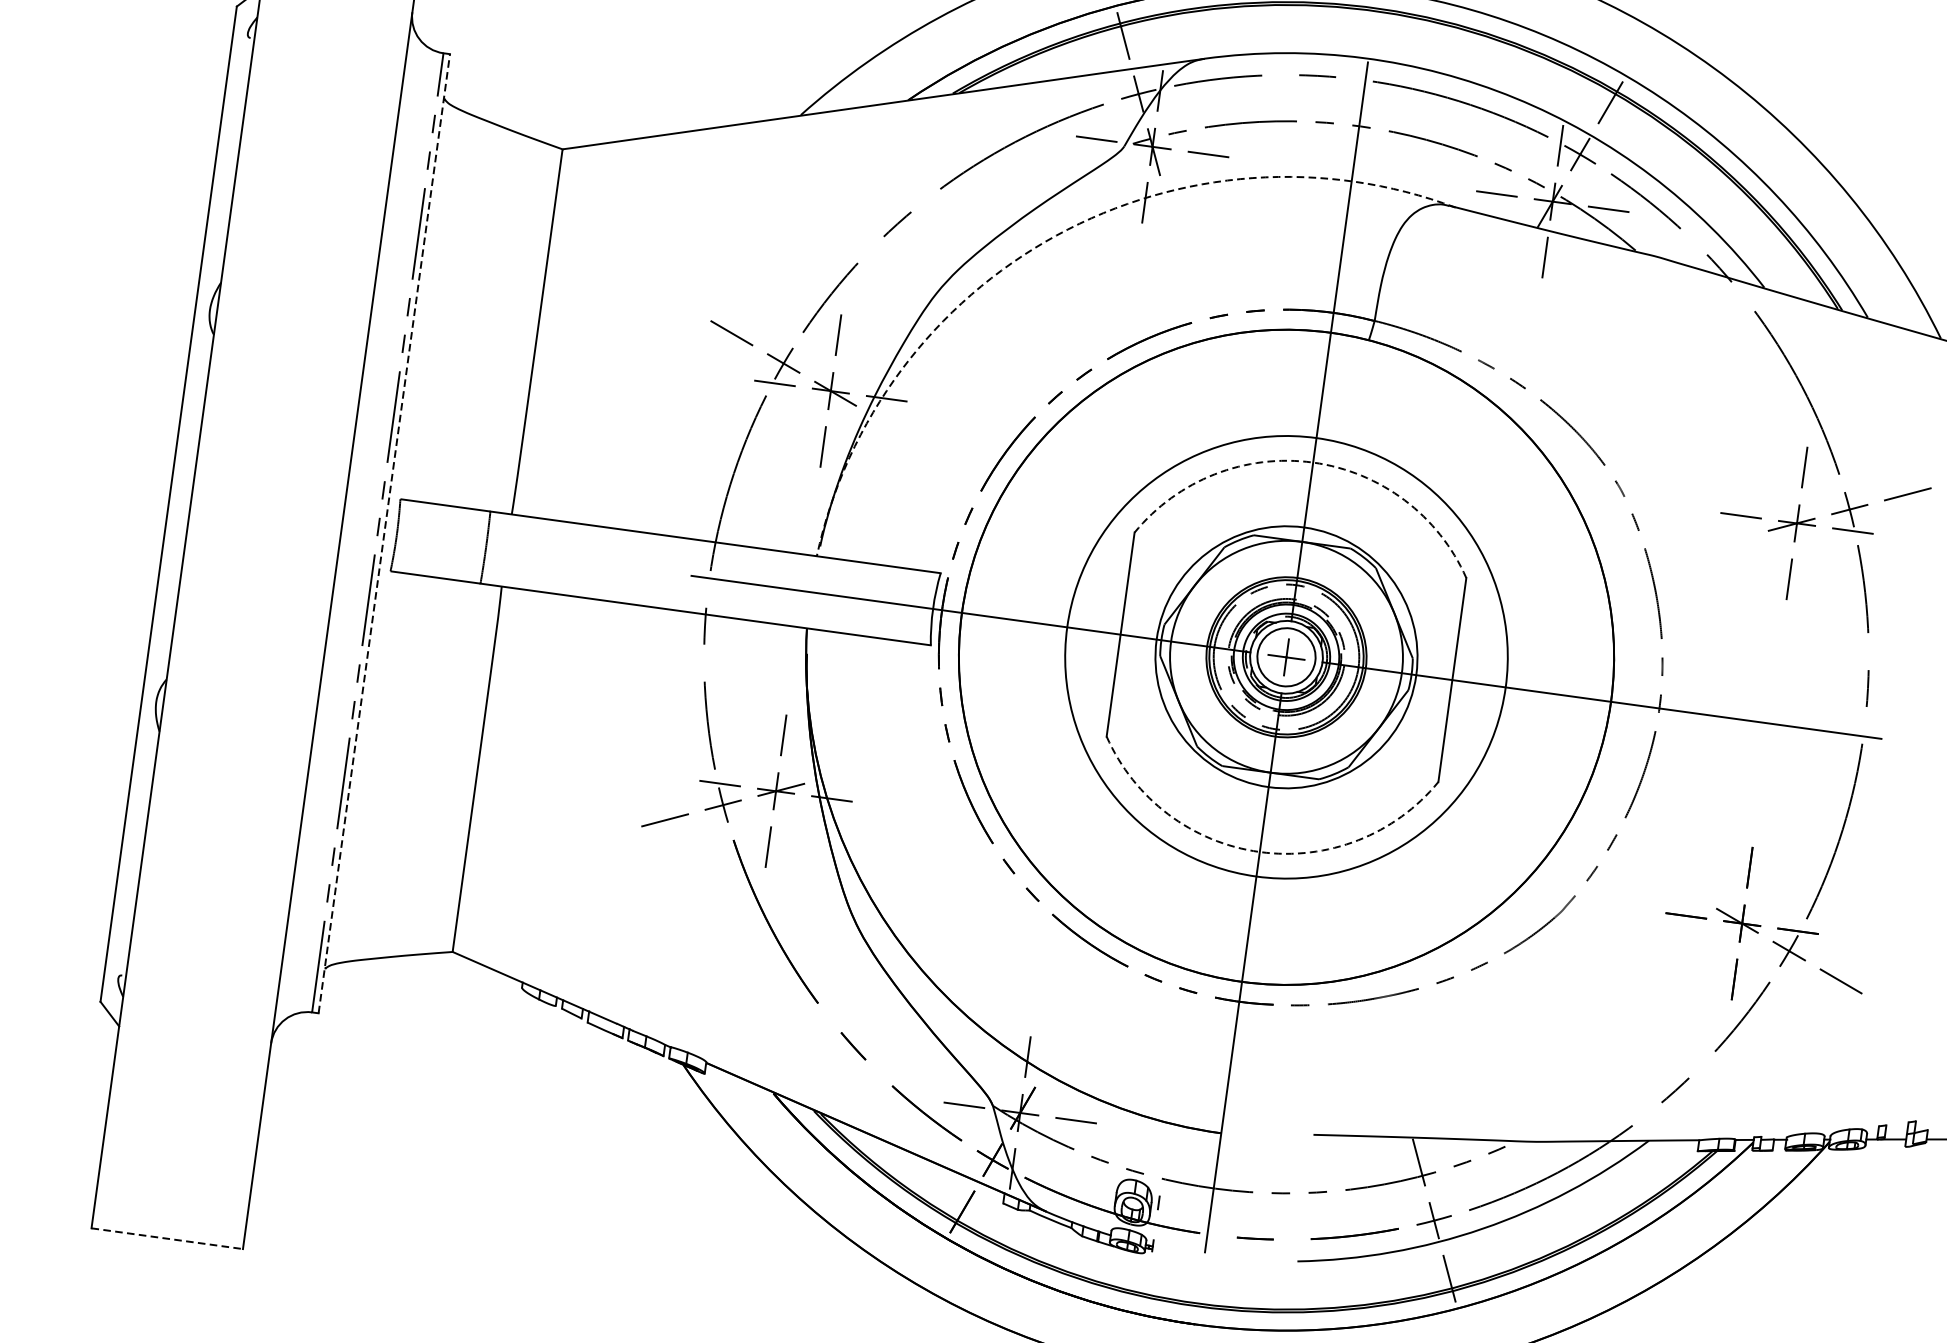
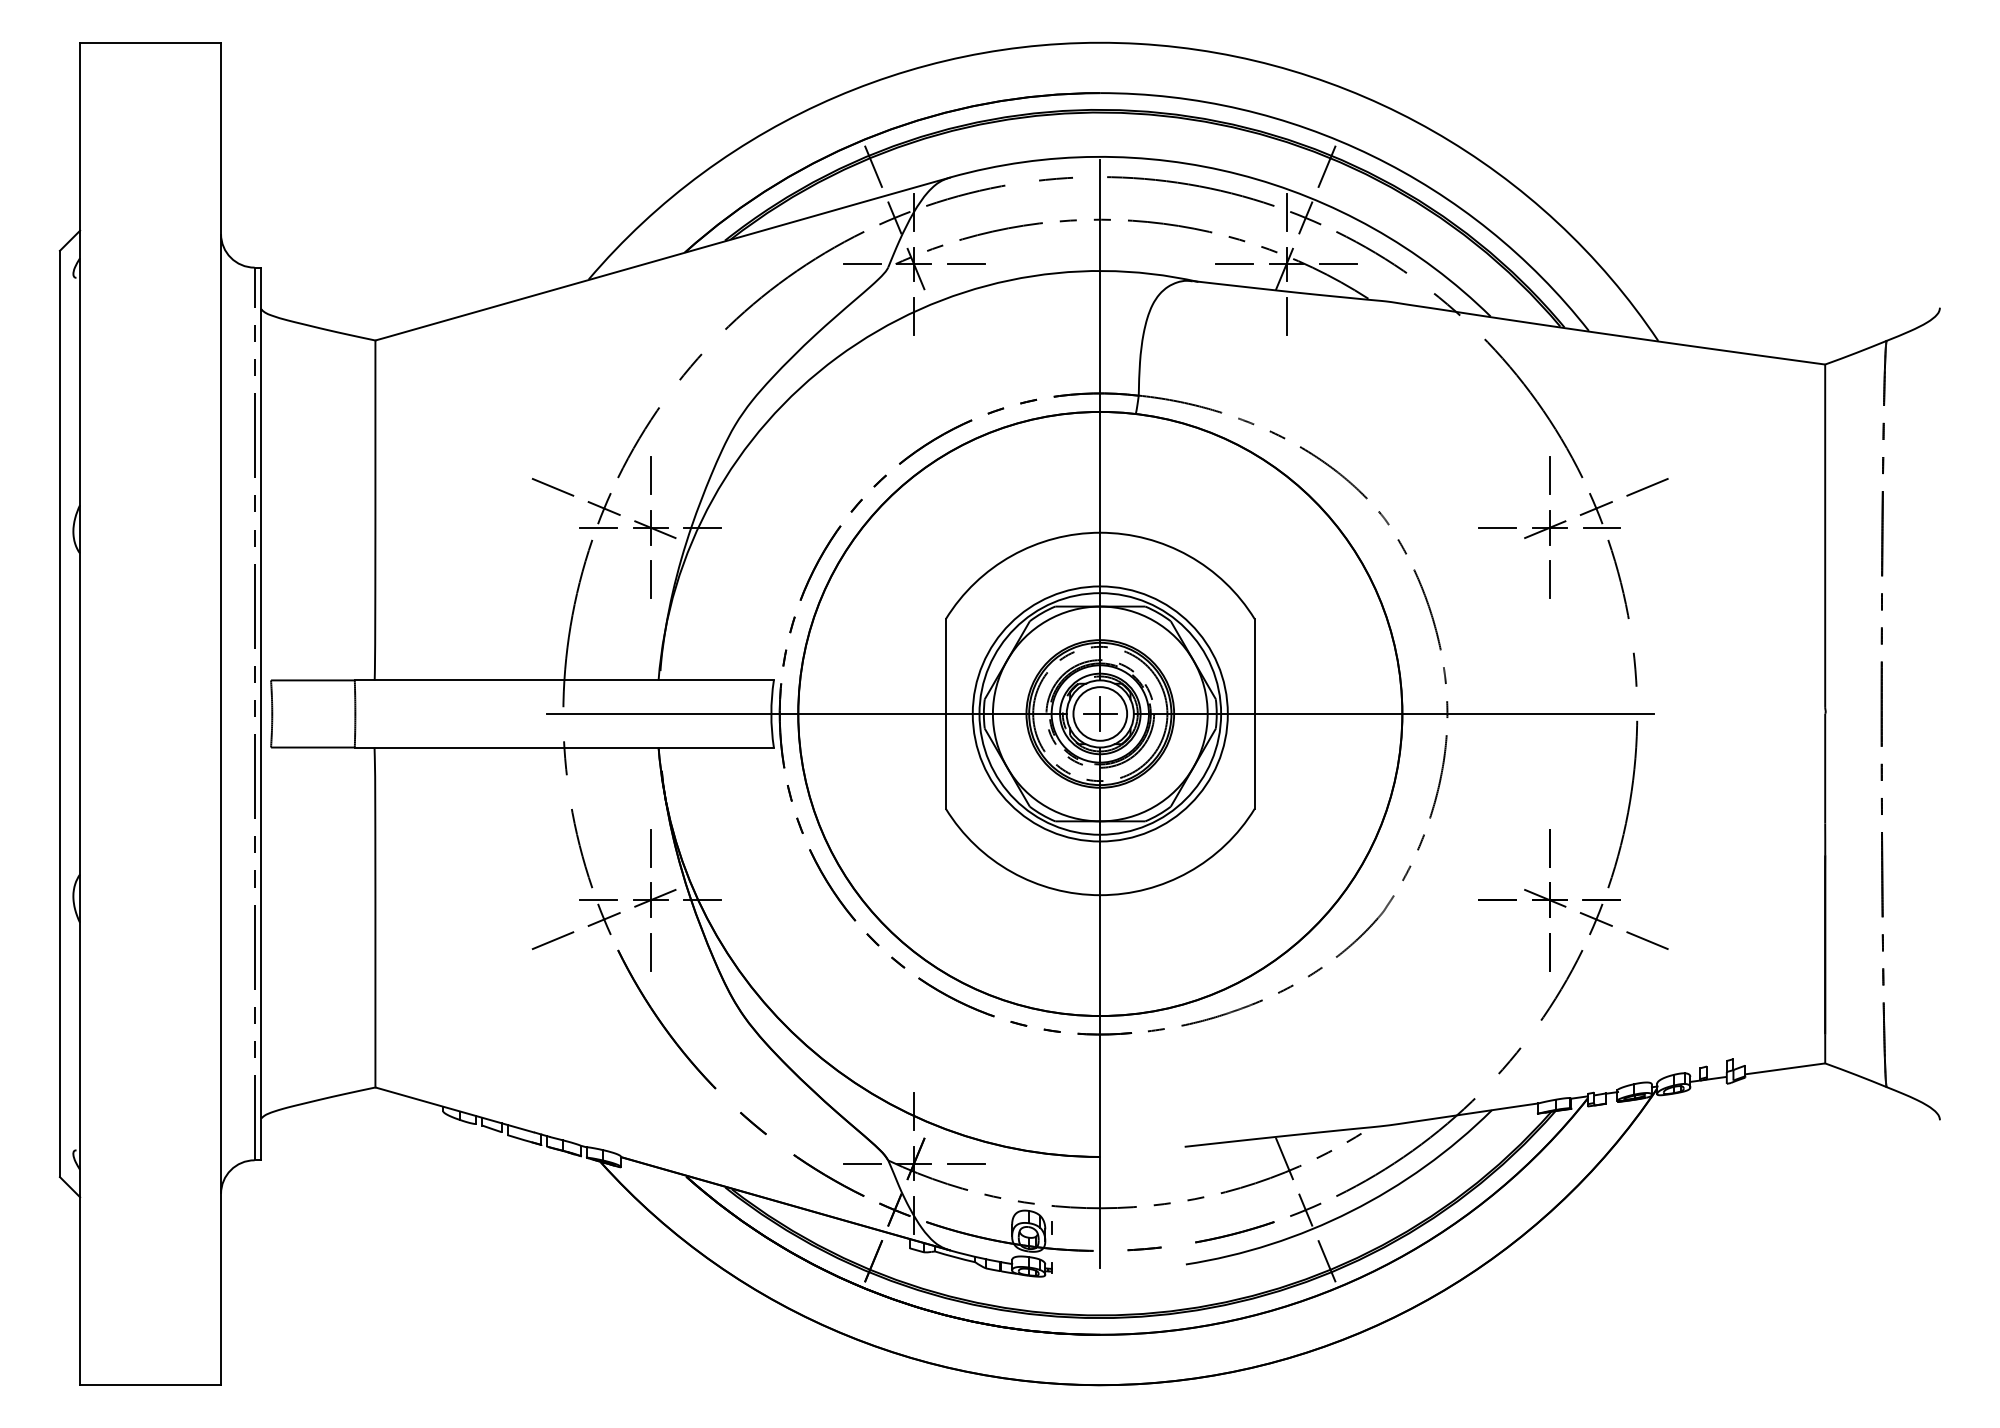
arc: (1056, 235) -> (837, 357), dashed -> solid
arc: (1313, 462) -> (1100, 532), dashed -> solid
line: (384, 533) -> (260, 713), dashed -> solid
circle: (1285, 656) -> (1099, 713), size x0.62
arc: (1259, 852) -> (1100, 895), dashed -> solid
line: (168, 1239) -> (151, 1385), dashed -> solid

